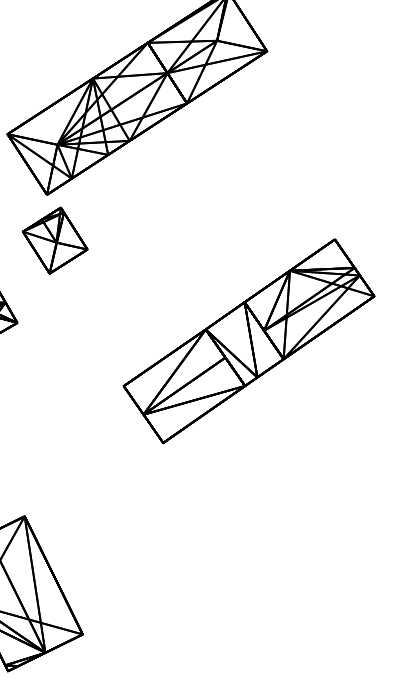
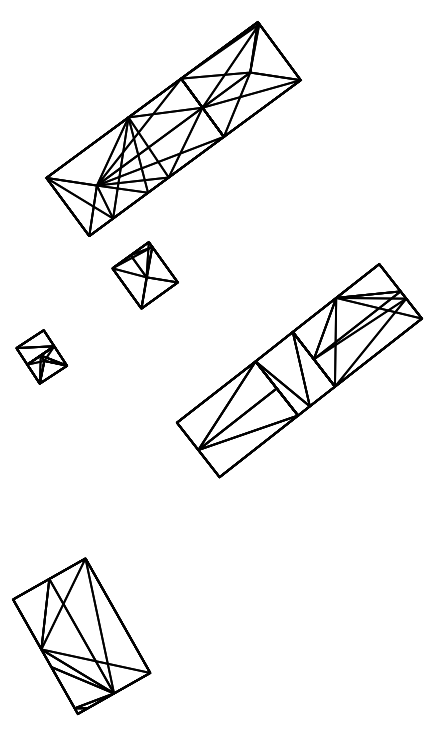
part: (54, 240) -> (144, 275), moved

